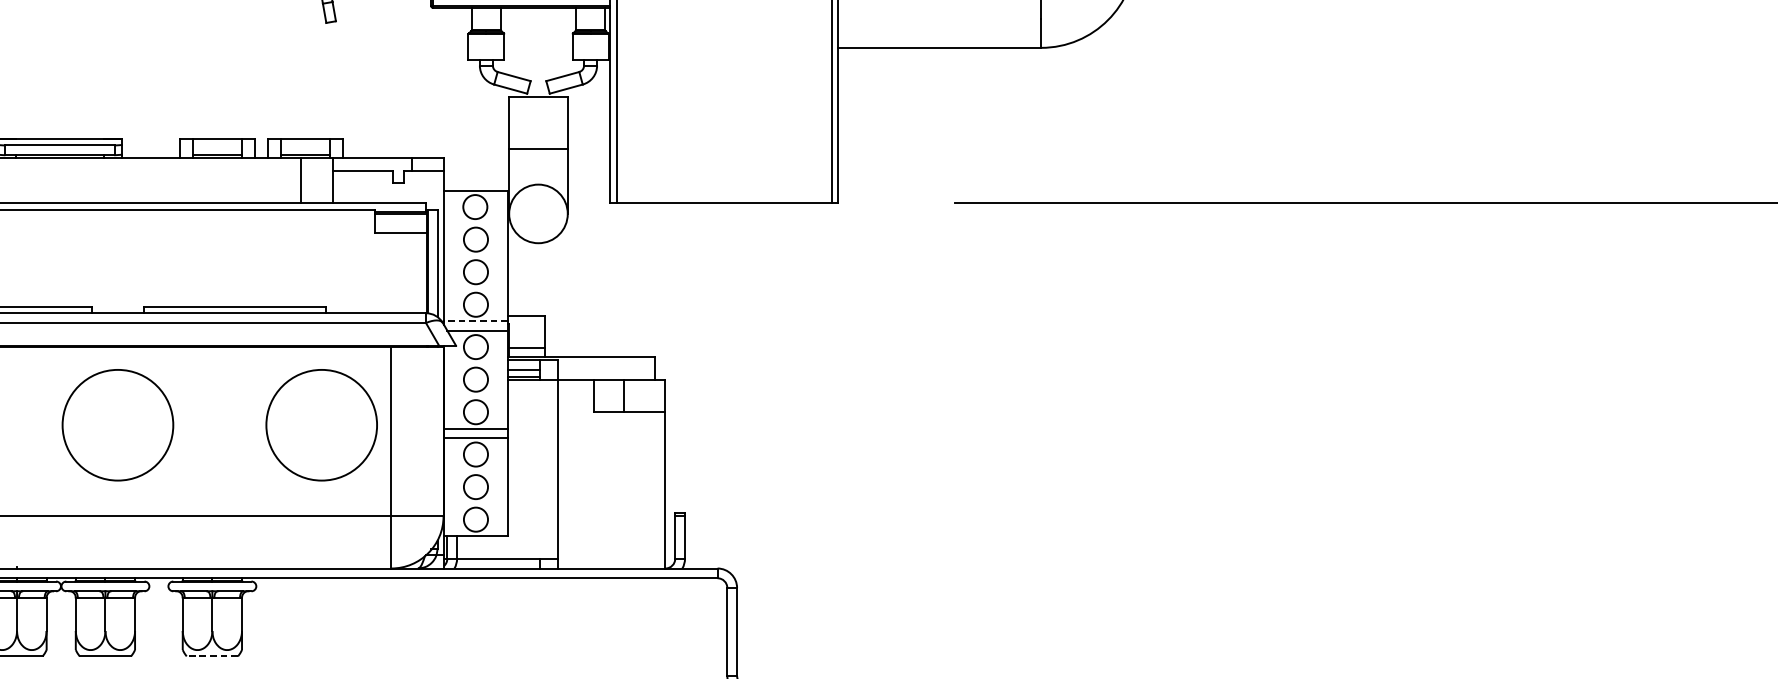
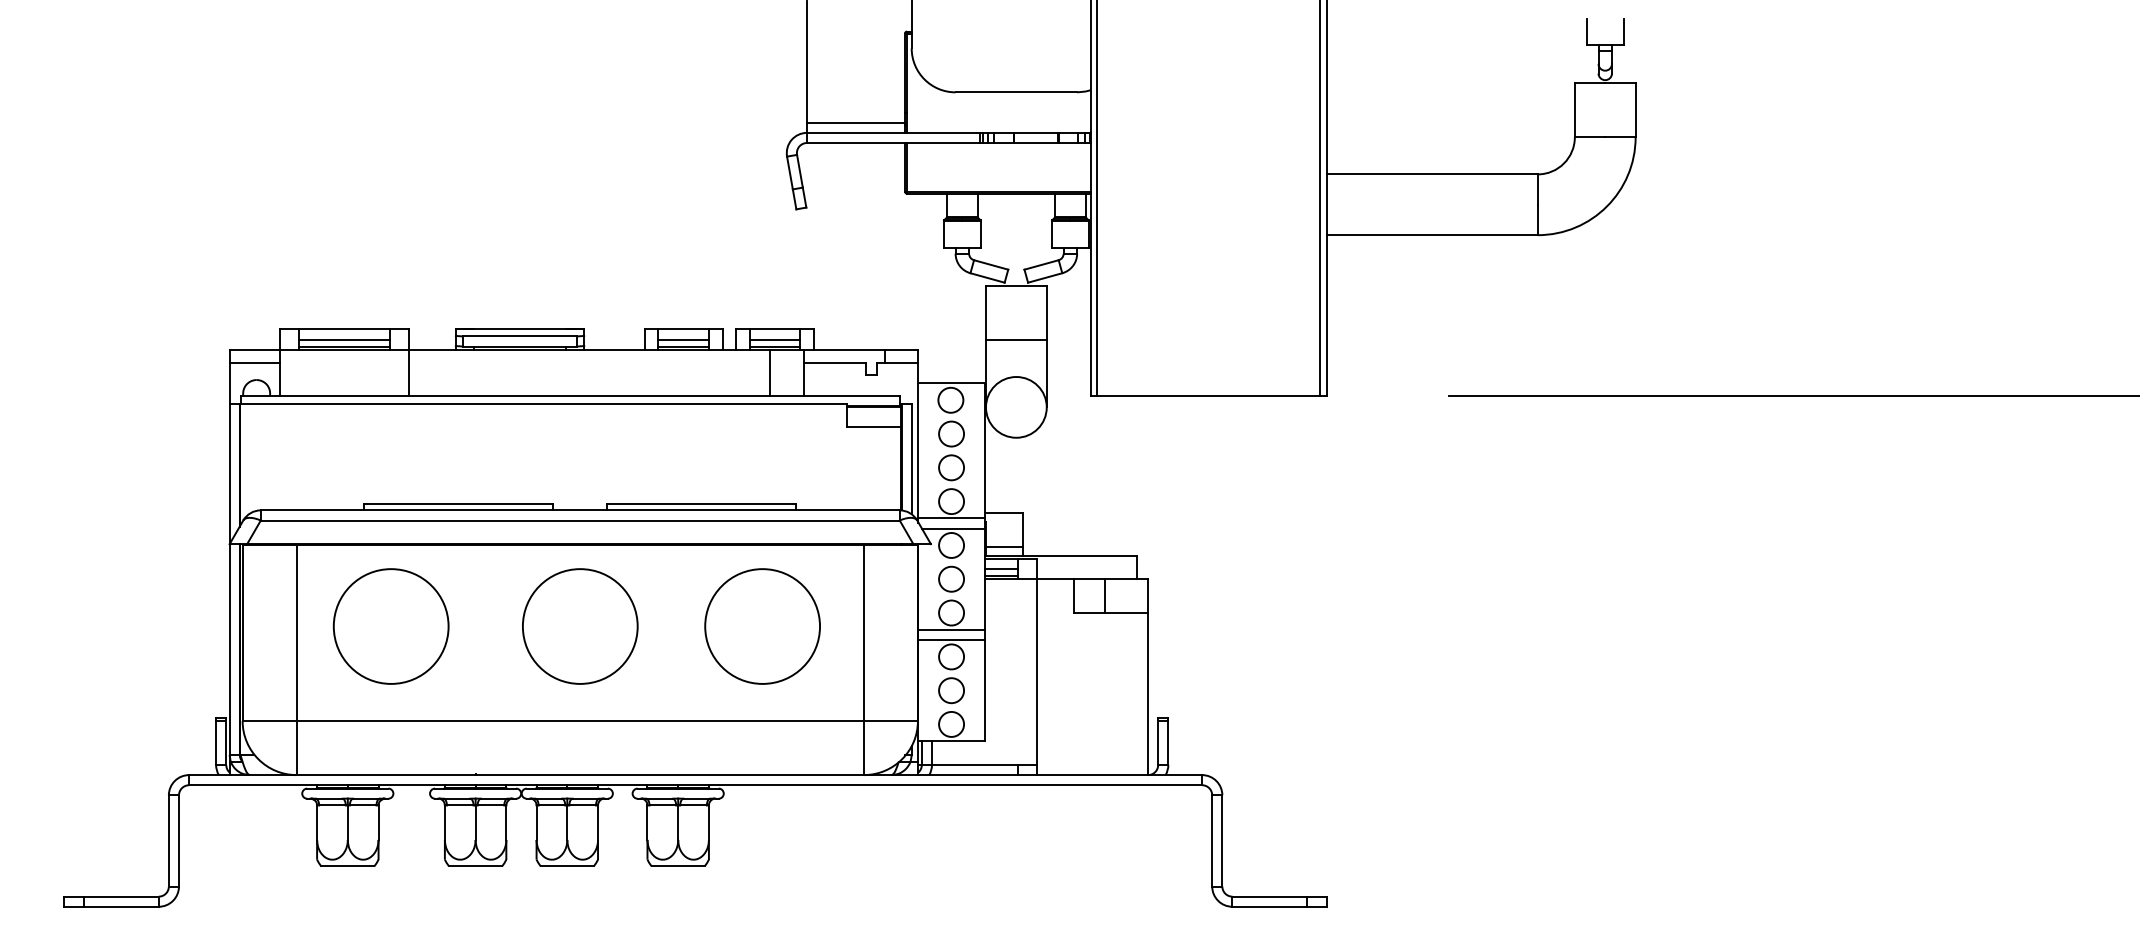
line: (217, 148) -> (683, 339), added
line: (305, 148) -> (774, 339), added
line: (475, 321) -> (951, 518), dashed -> solid
circle: (321, 425) -> (762, 626), moved
line: (212, 656) -> (678, 866), dashed -> solid

